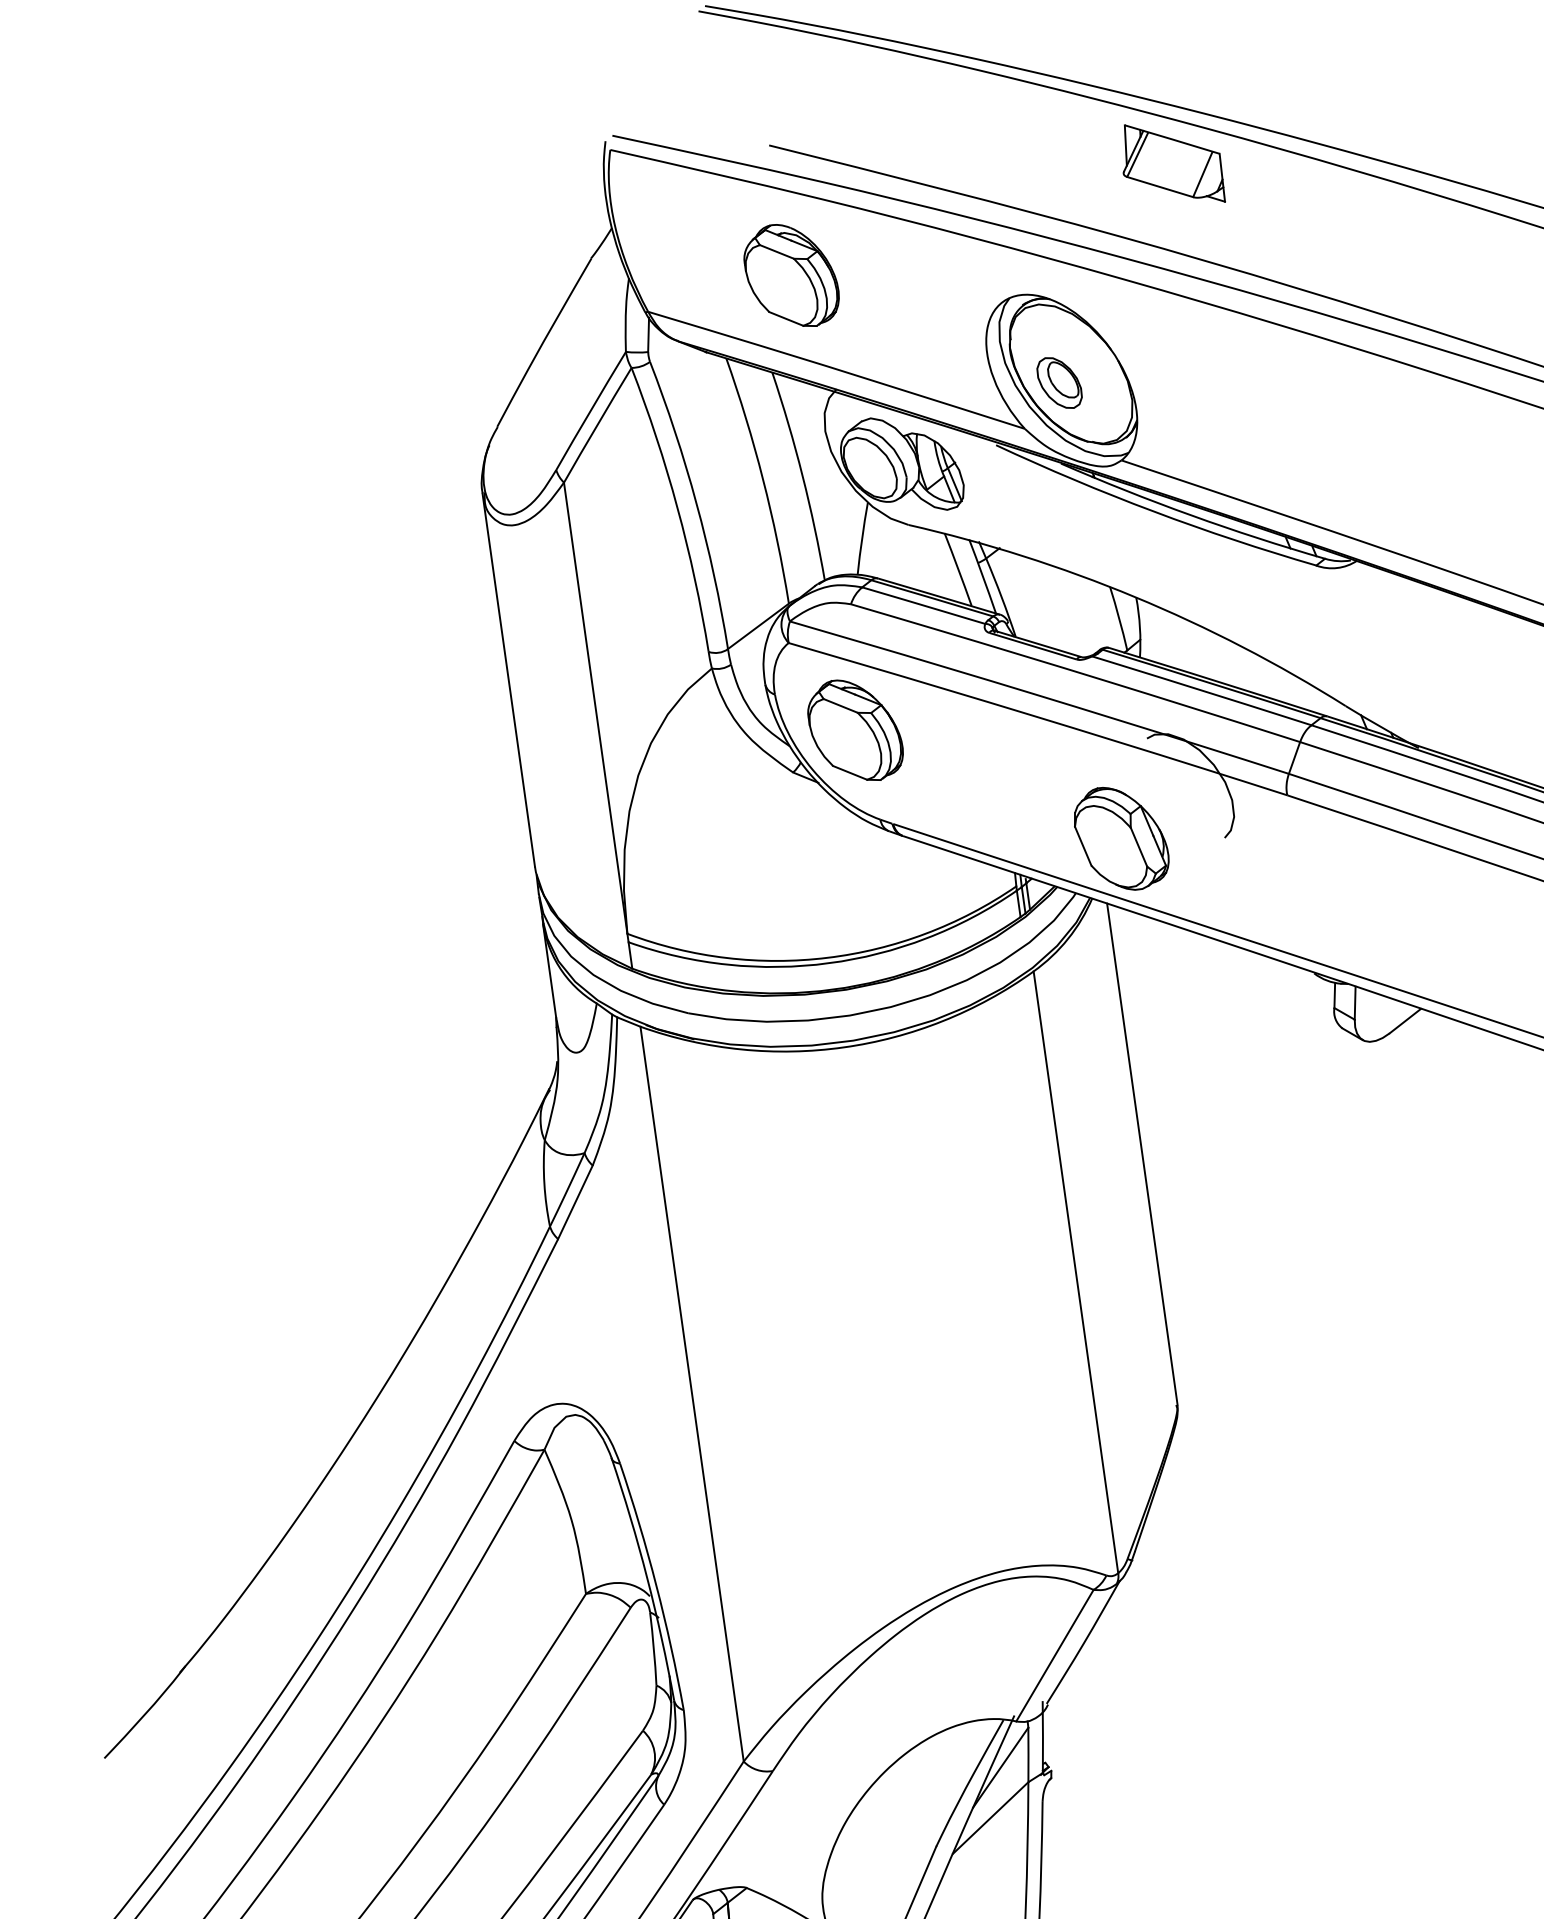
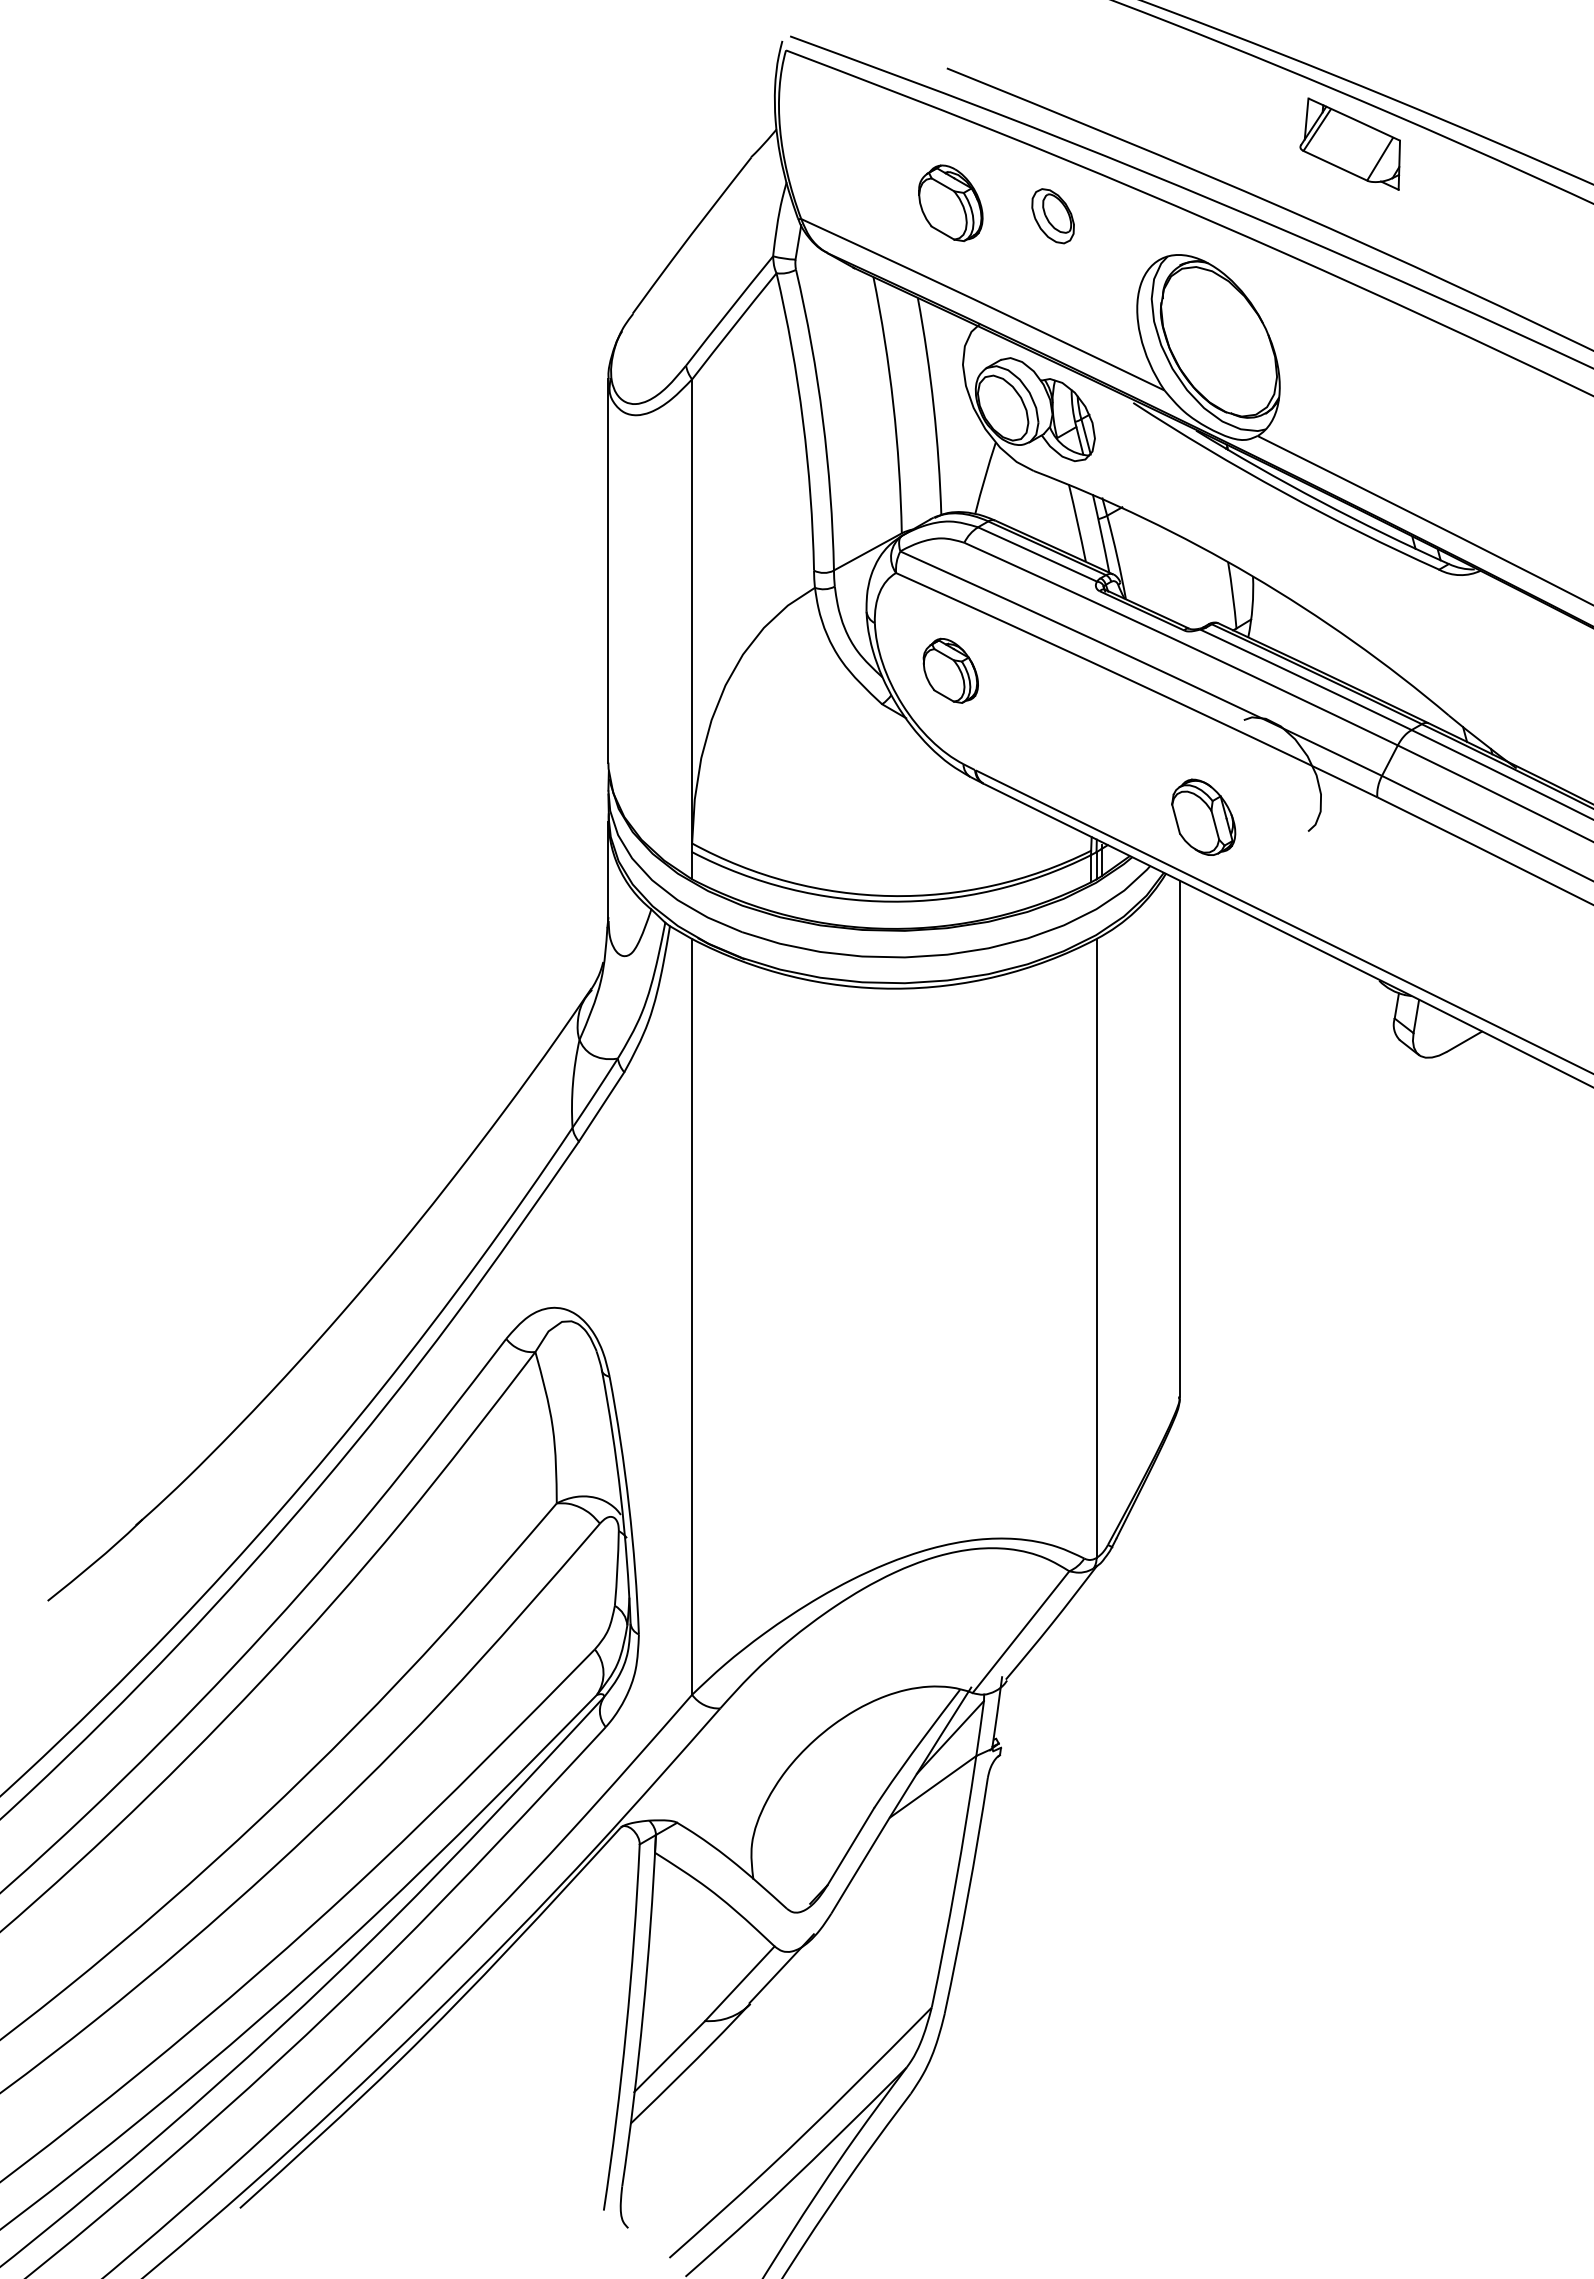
part: (791, 276) -> (950, 203), size x0.7
part: (1059, 383) -> (1052, 216), moved
part: (854, 730) -> (950, 670), size x0.6
part: (1121, 838) -> (1203, 817), size x0.7

